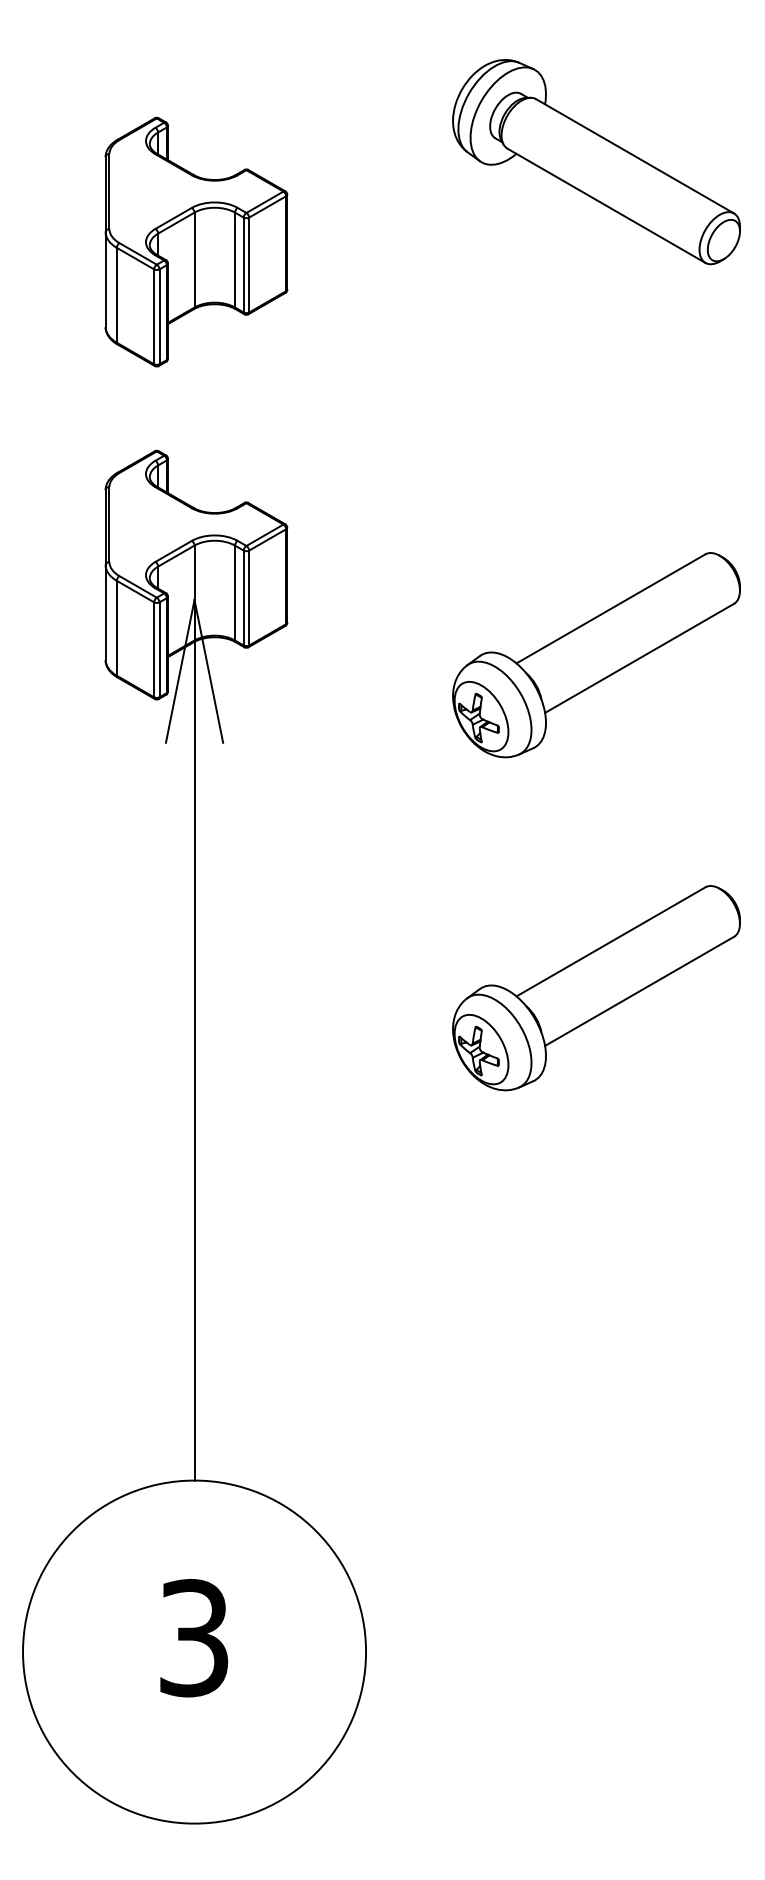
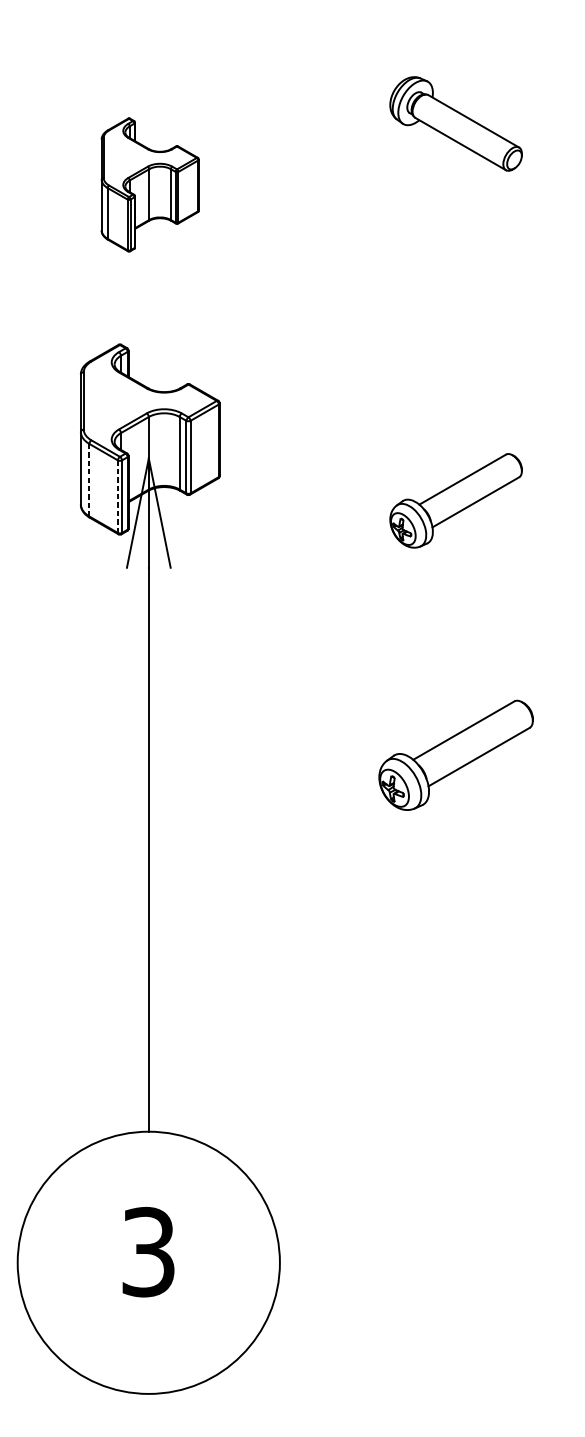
part: (596, 162) -> (456, 124), size x0.6
part: (196, 241) -> (150, 184), size x0.7
line: (116, 627) -> (89, 479), solid -> dashed
line: (154, 650) -> (118, 497), solid -> dashed
part: (596, 655) -> (456, 501), size x0.6
part: (596, 988) -> (456, 755), size x0.7

